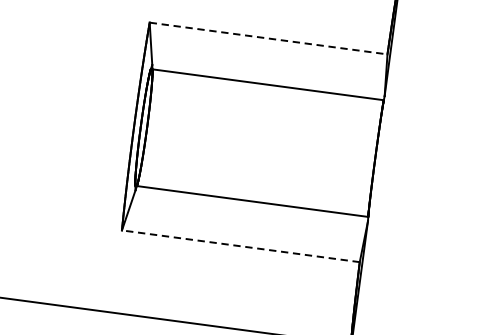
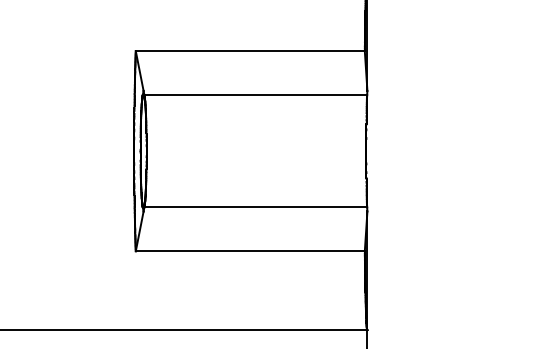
line: (268, 38) -> (250, 51), dashed -> solid
line: (239, 246) -> (249, 251), dashed -> solid

